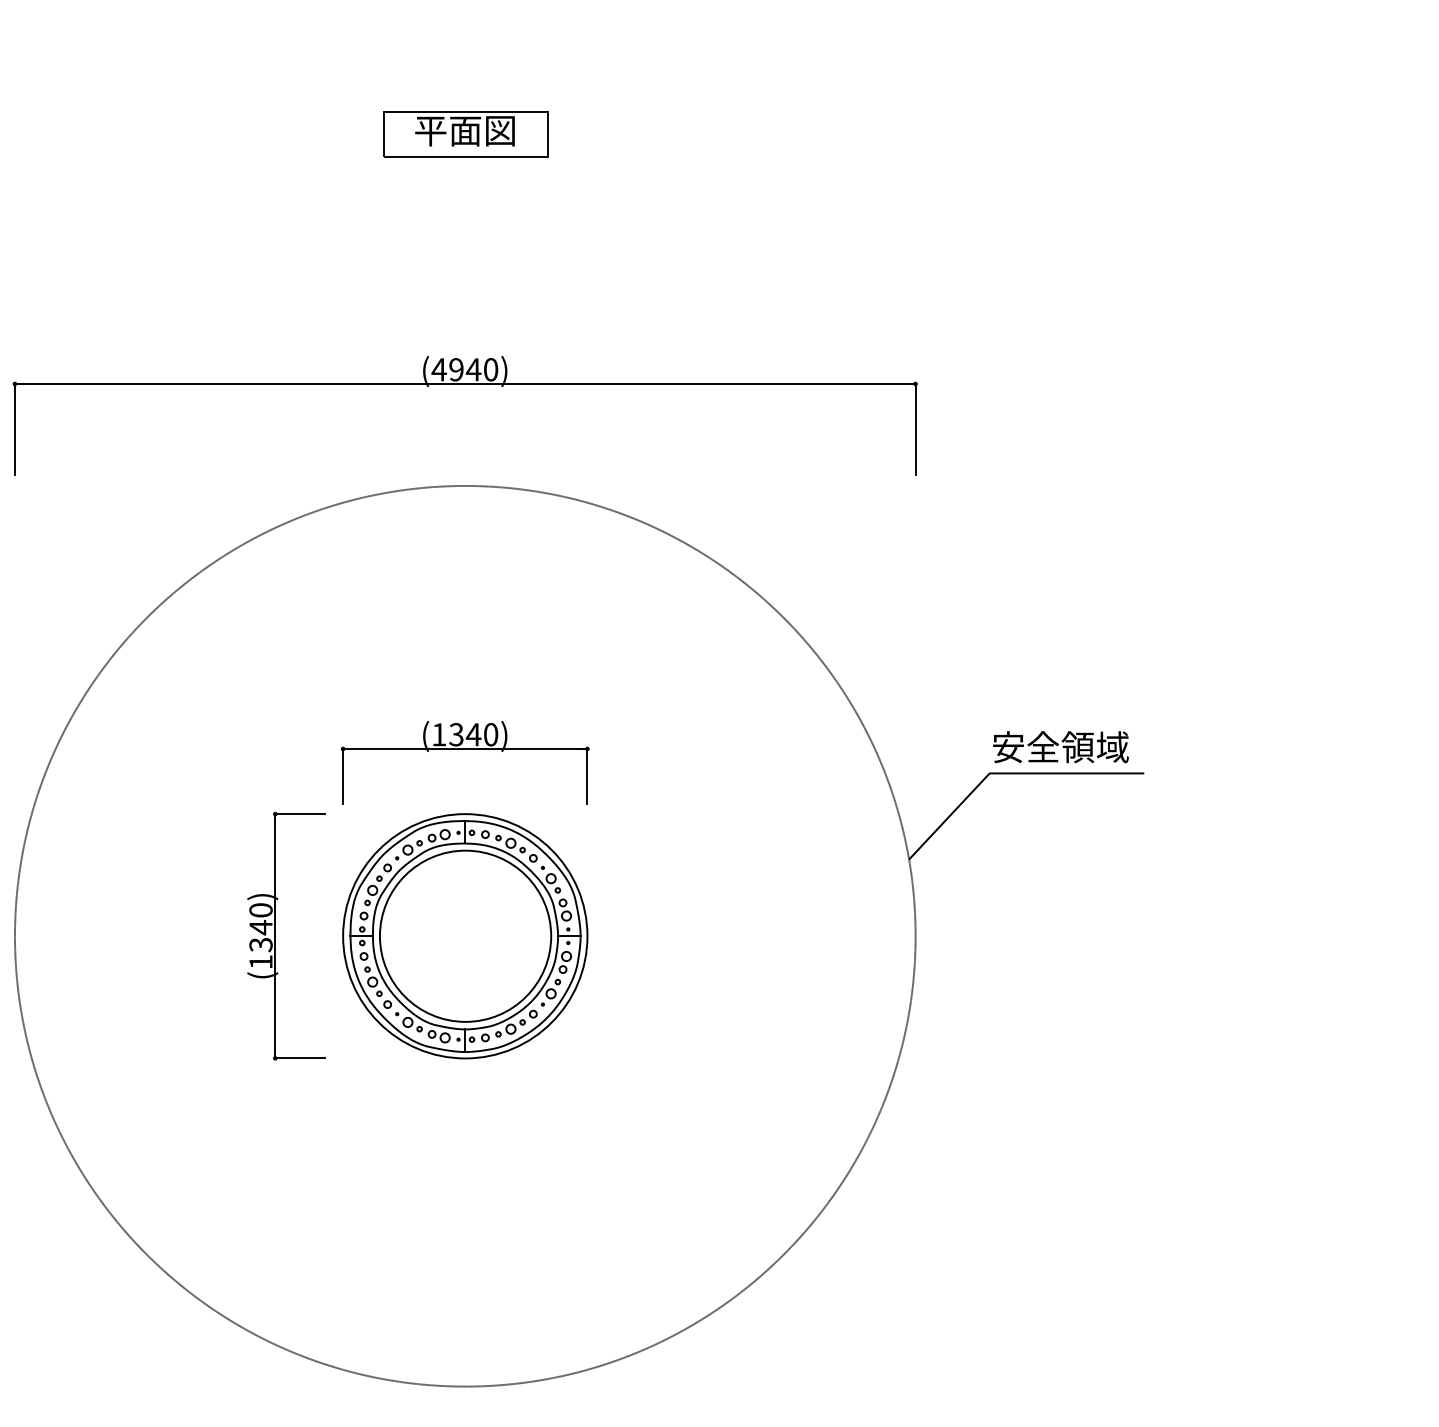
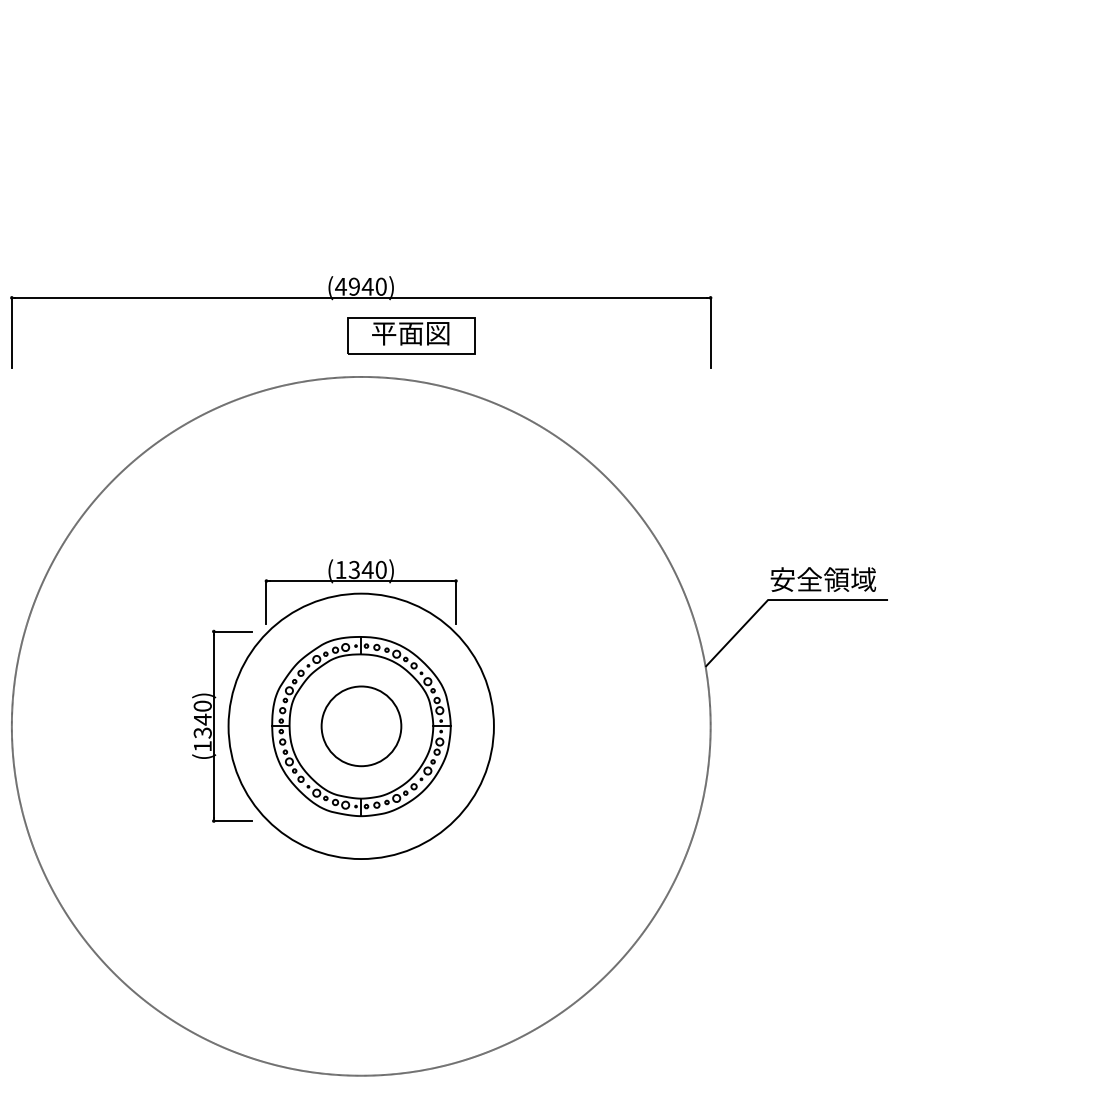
part: (465, 134) -> (411, 336), moved
circle: (465, 935) -> (361, 725), size x0.6
circle: (465, 936) -> (361, 726), size x1.4

